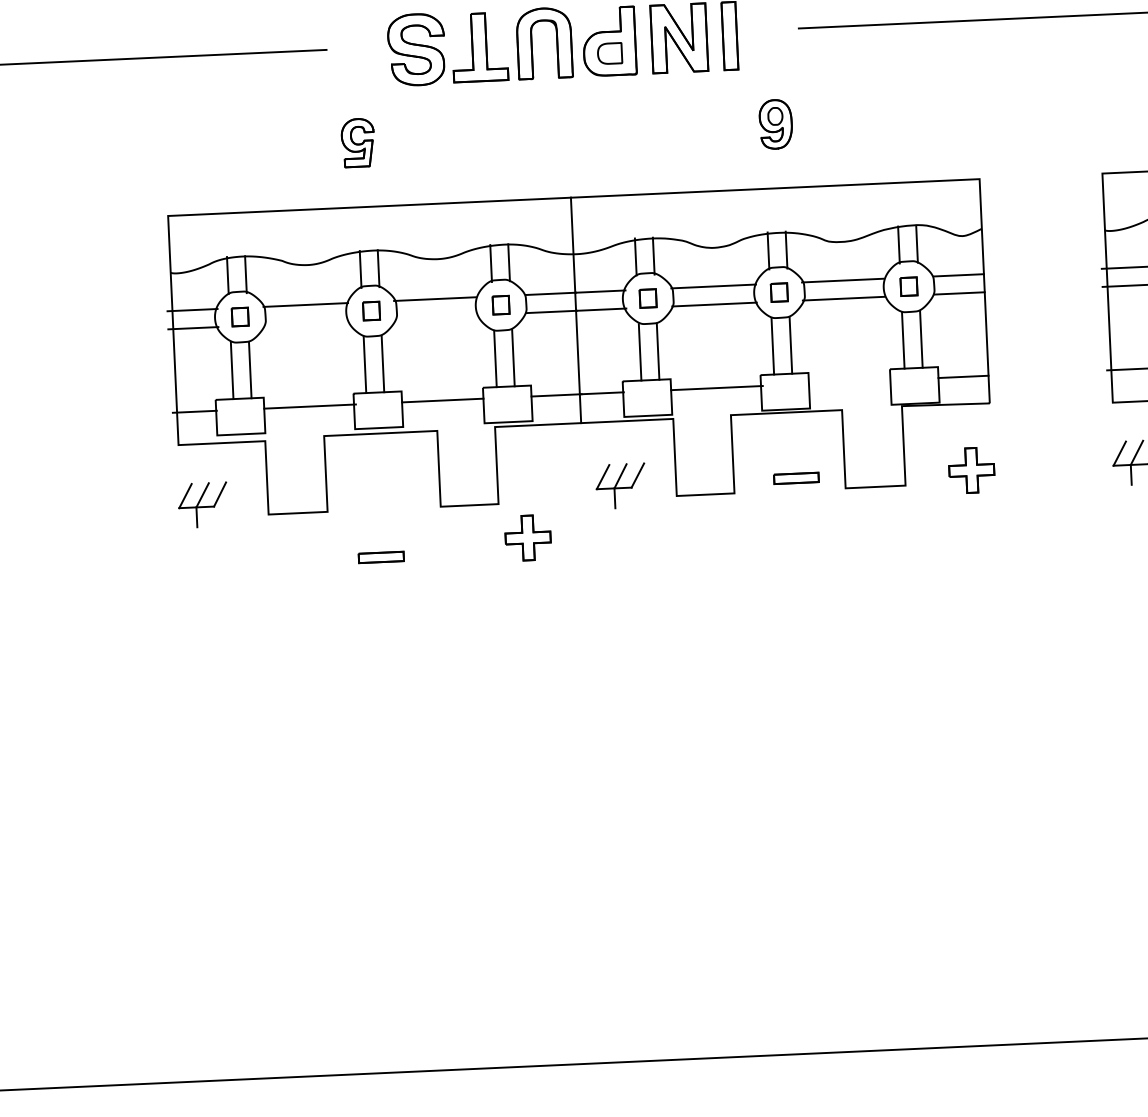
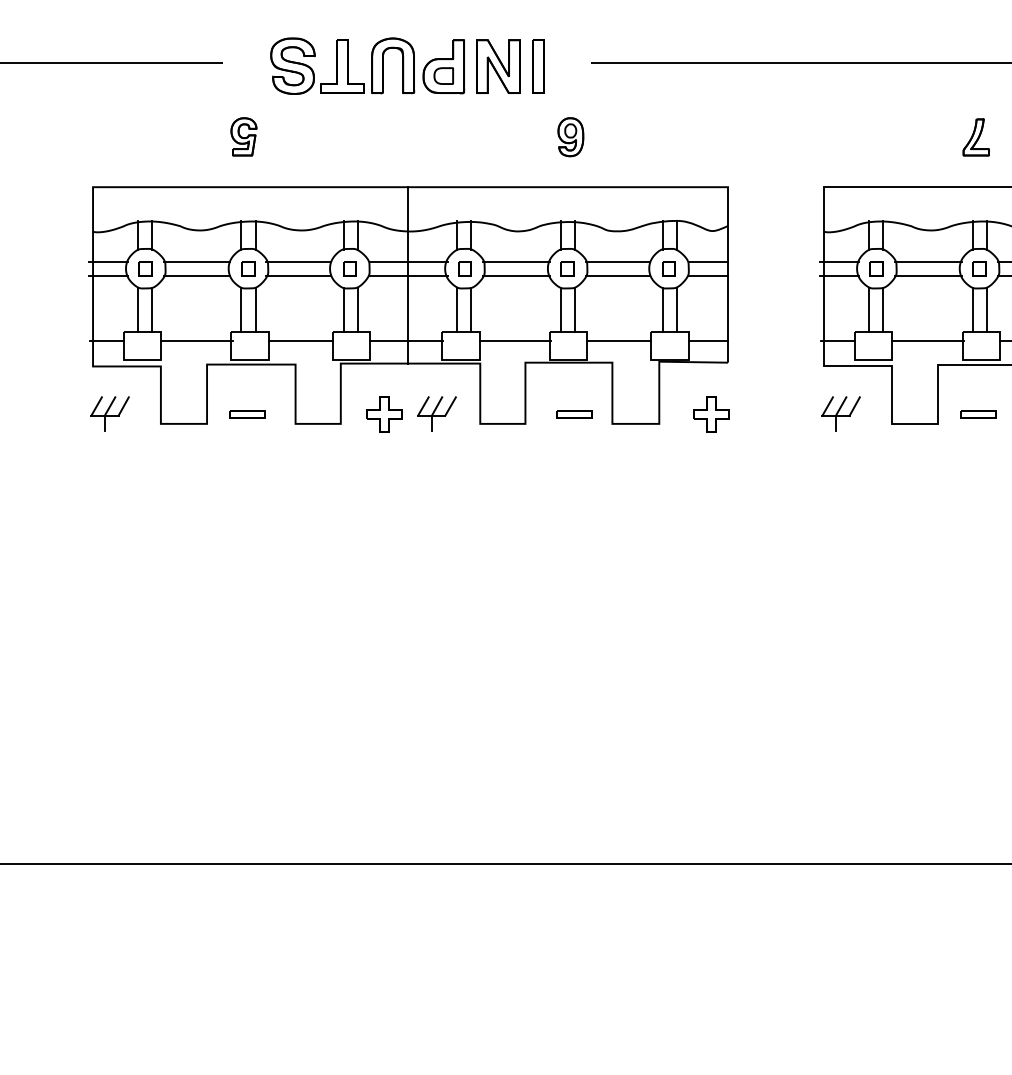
line: (435, 316) -> (298, 275), added
line: (306, 322) -> (197, 275), added
line: (849, 382) -> (619, 341), added
part: (527, 538) -> (384, 414), moved
part: (381, 557) -> (247, 414), moved

